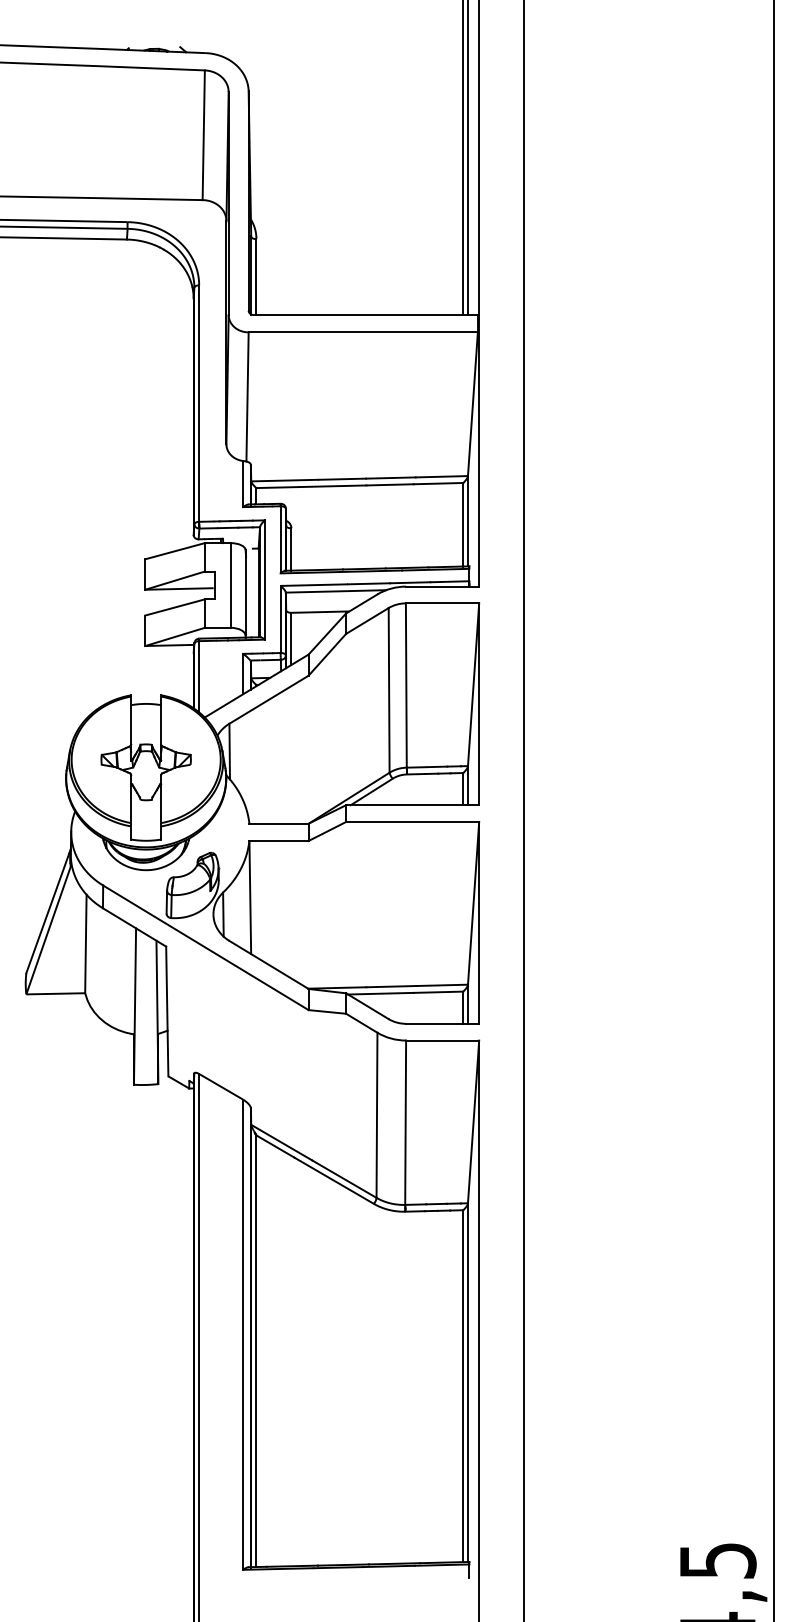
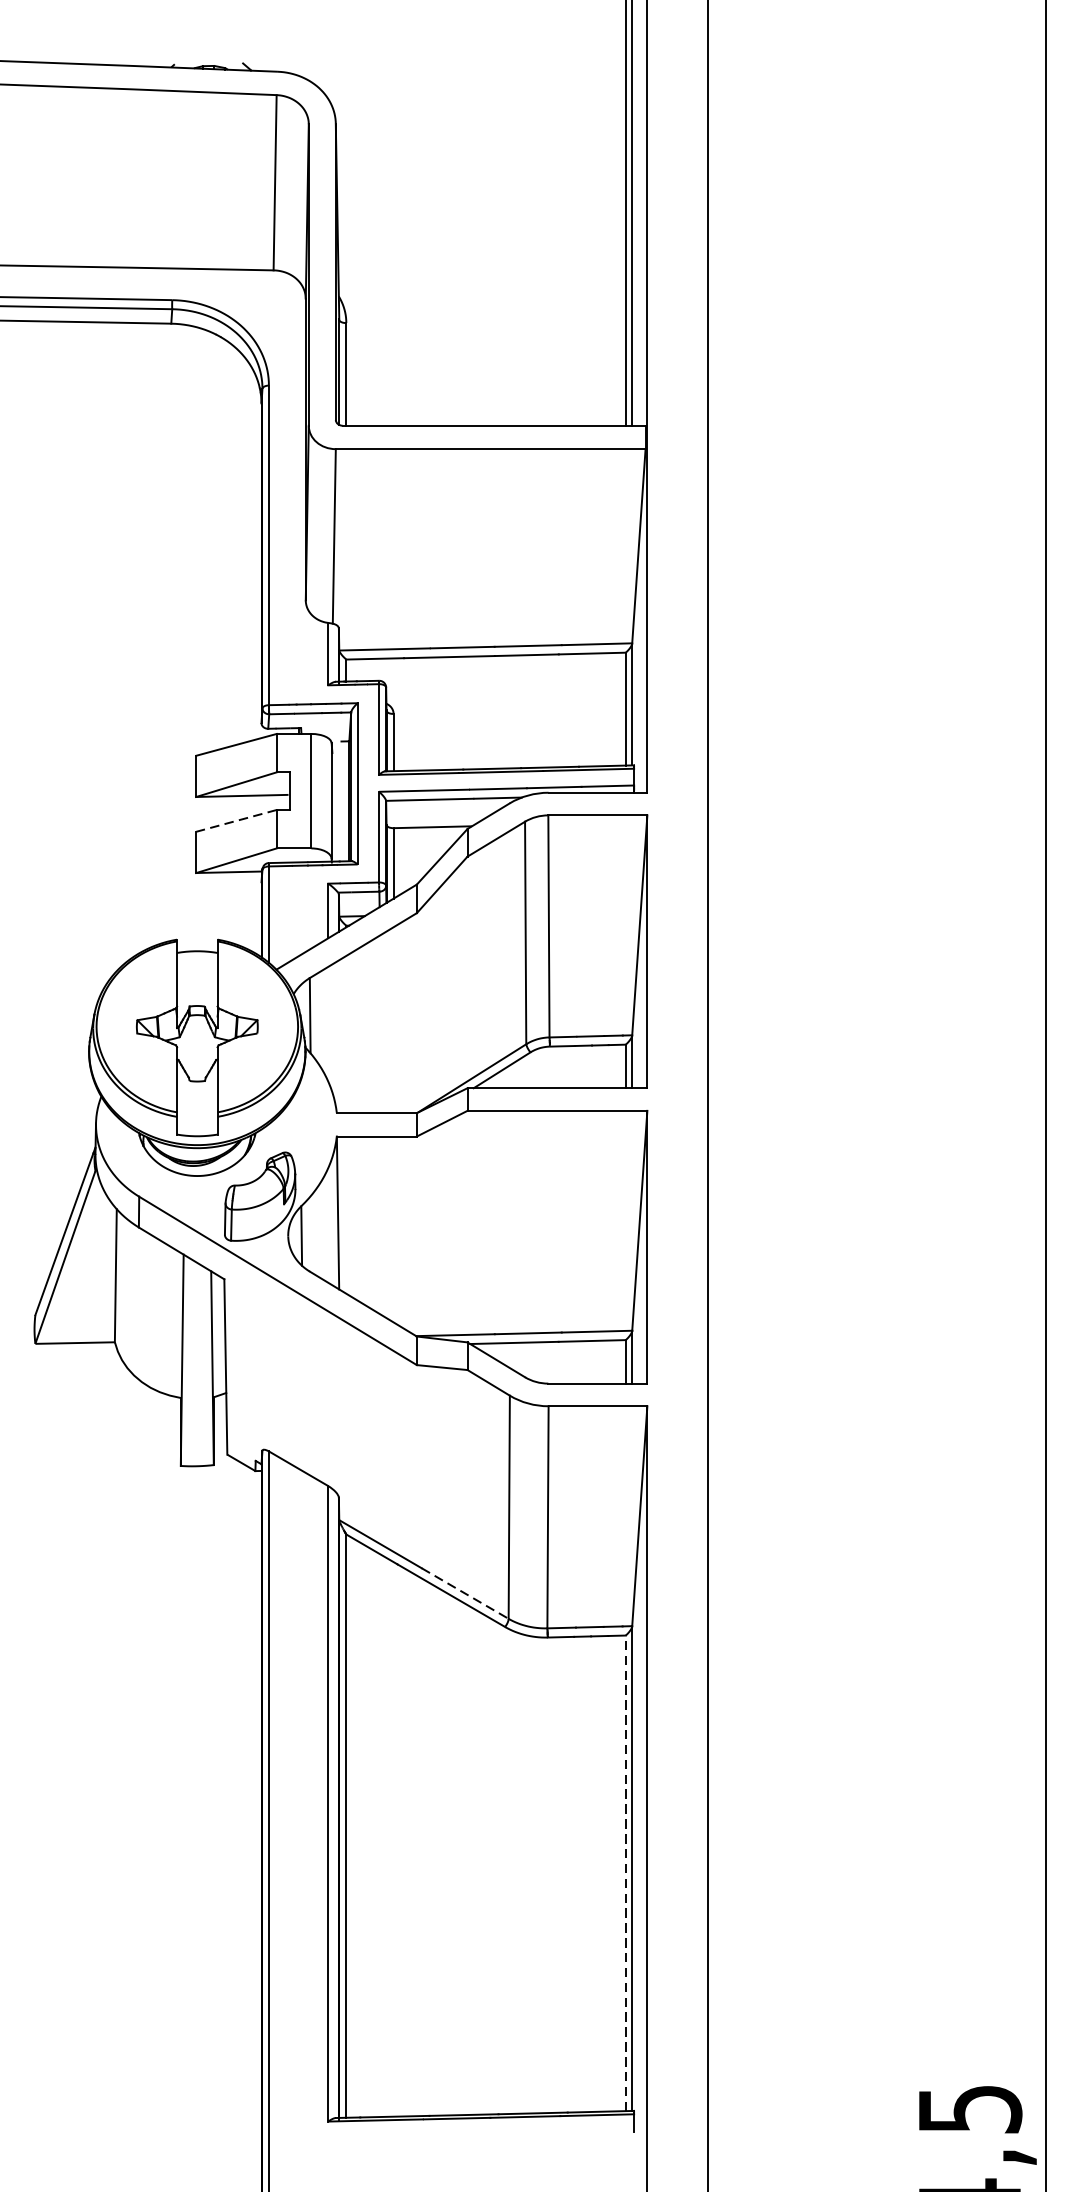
line: (175, 607) -> (236, 820), solid -> dashed
line: (344, 1179) -> (465, 1594), solid -> dashed
line: (463, 1386) -> (626, 1873), solid -> dashed

